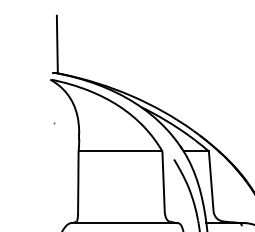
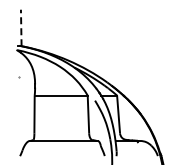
line: (57, 43) -> (21, 27), solid -> dashed

